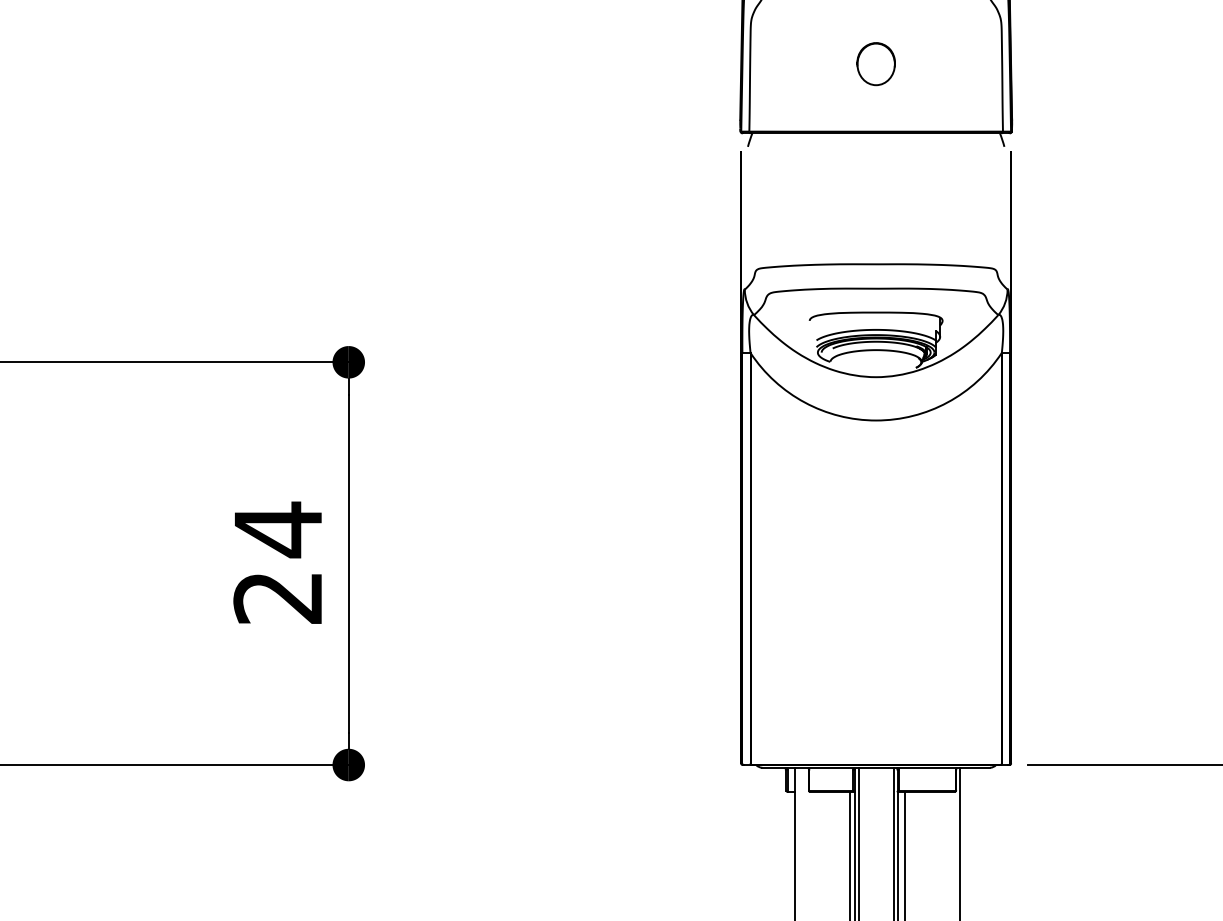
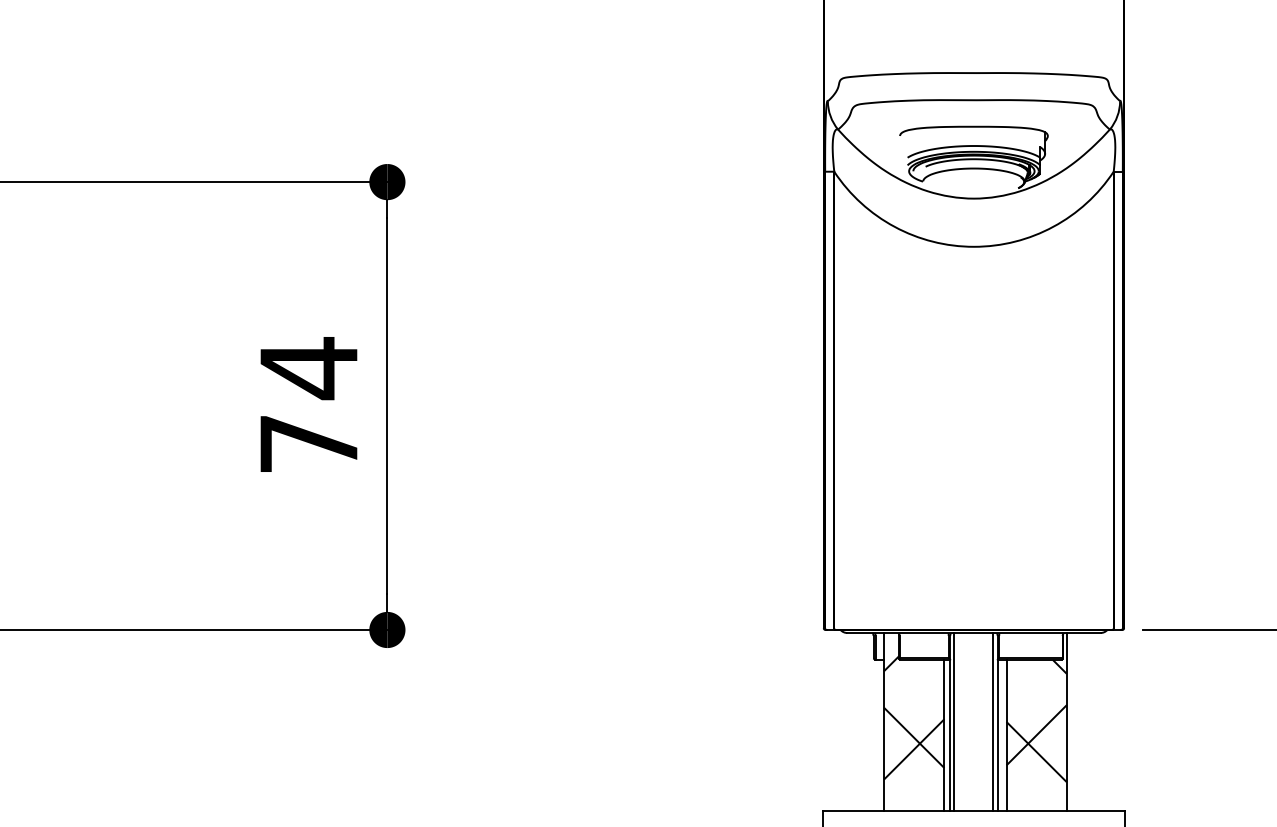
text: (277, 597) -> (308, 443), 24 -> 74
hatch: (822, 843) -> (914, 717), added
hatch: (932, 846) -> (1036, 720), added

